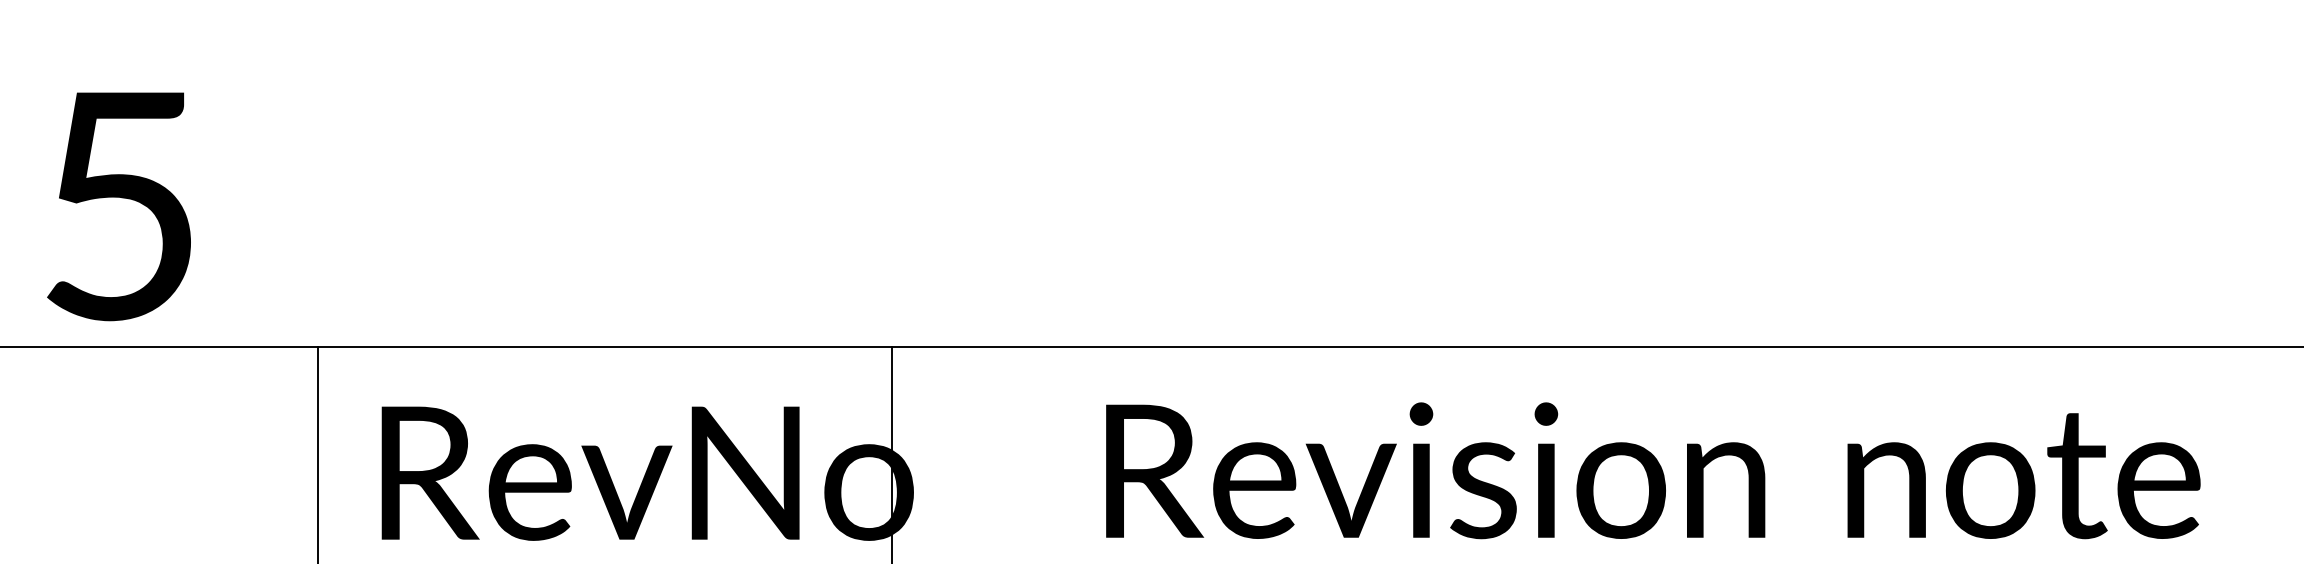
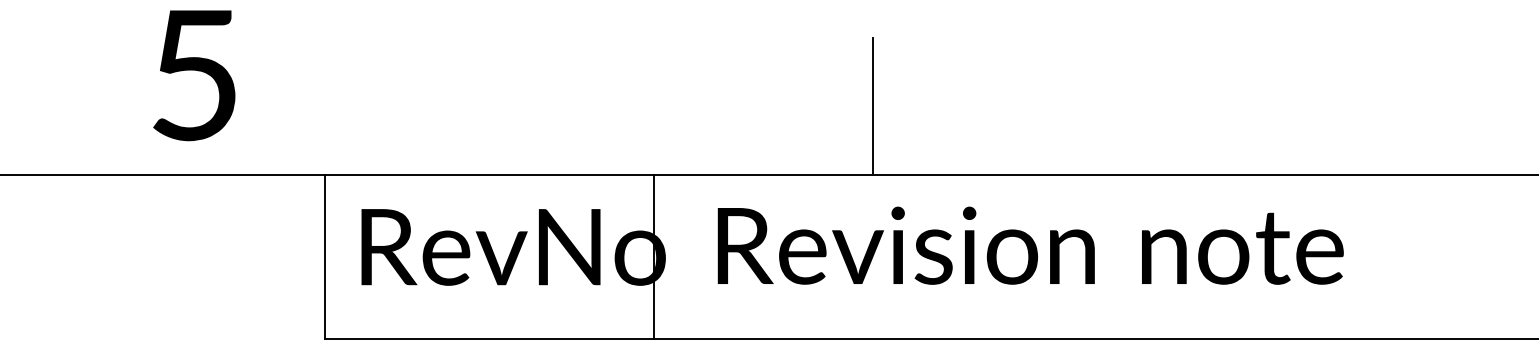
text: (119, 206) -> (194, 75), moved
line: (1275, 227) -> (872, 106), added
text: (1652, 470) -> (1030, 245), moved

